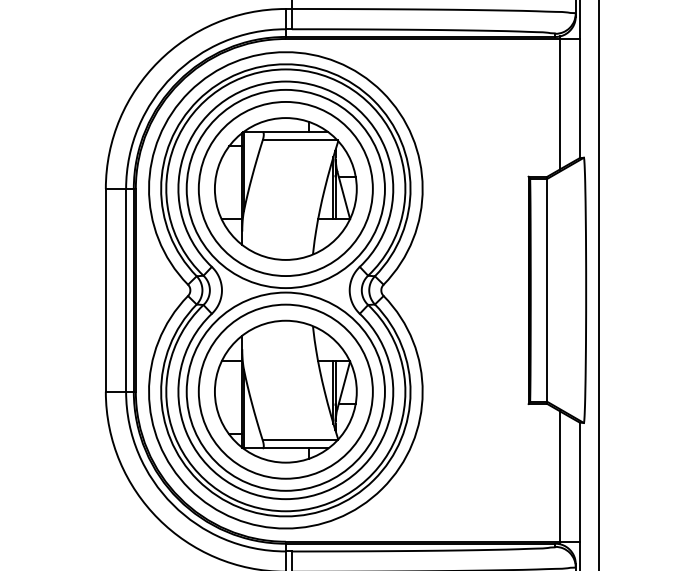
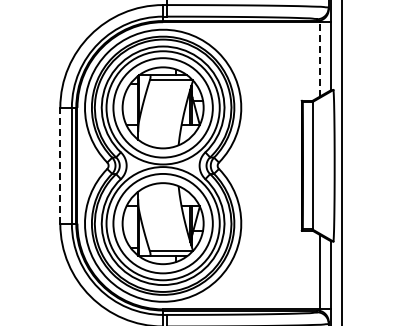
line: (559, 104) -> (319, 59), solid -> dashed
line: (106, 289) -> (60, 165), solid -> dashed

